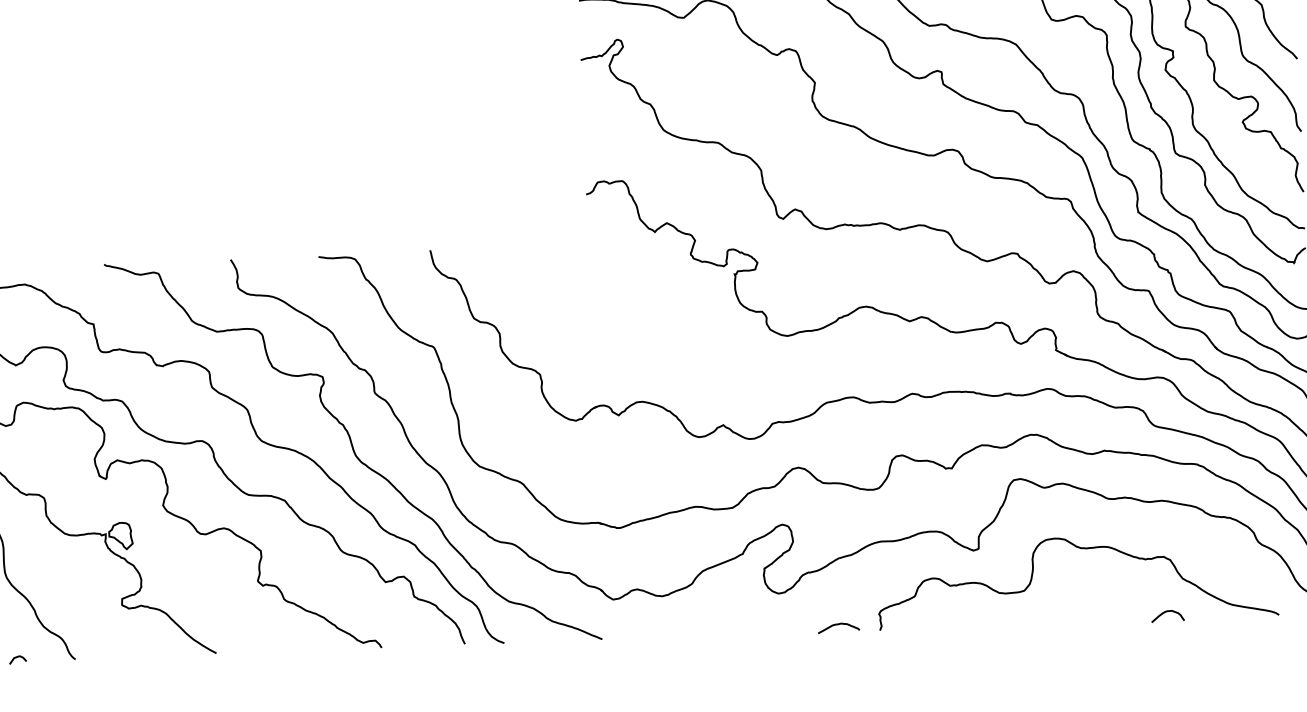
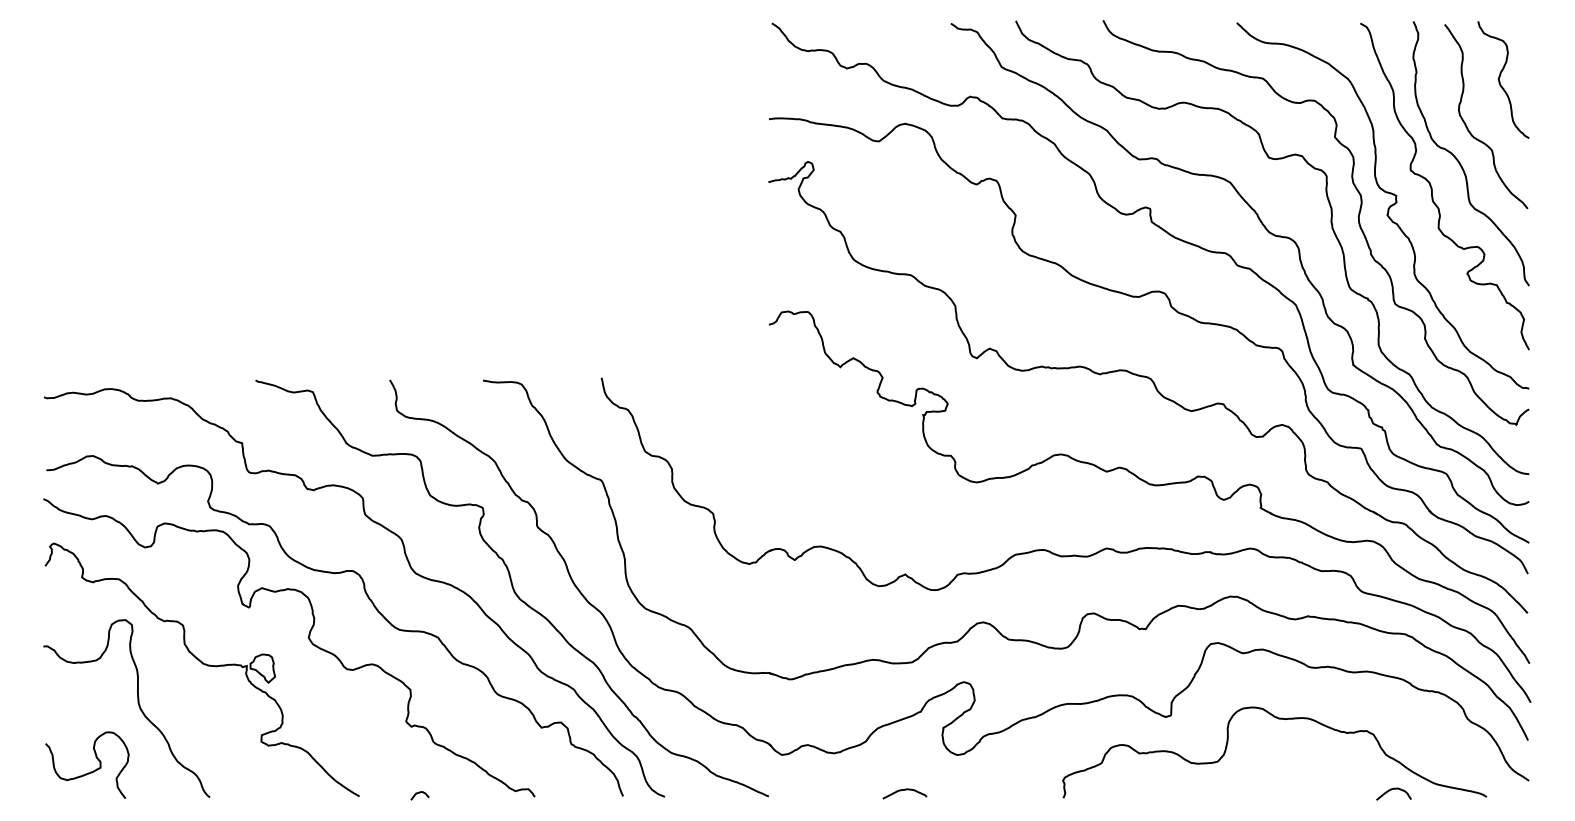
curve: (1165, 612) -> (1391, 790), moved
curve: (838, 624) -> (904, 790), moved
curve: (17, 657) -> (419, 793), moved

